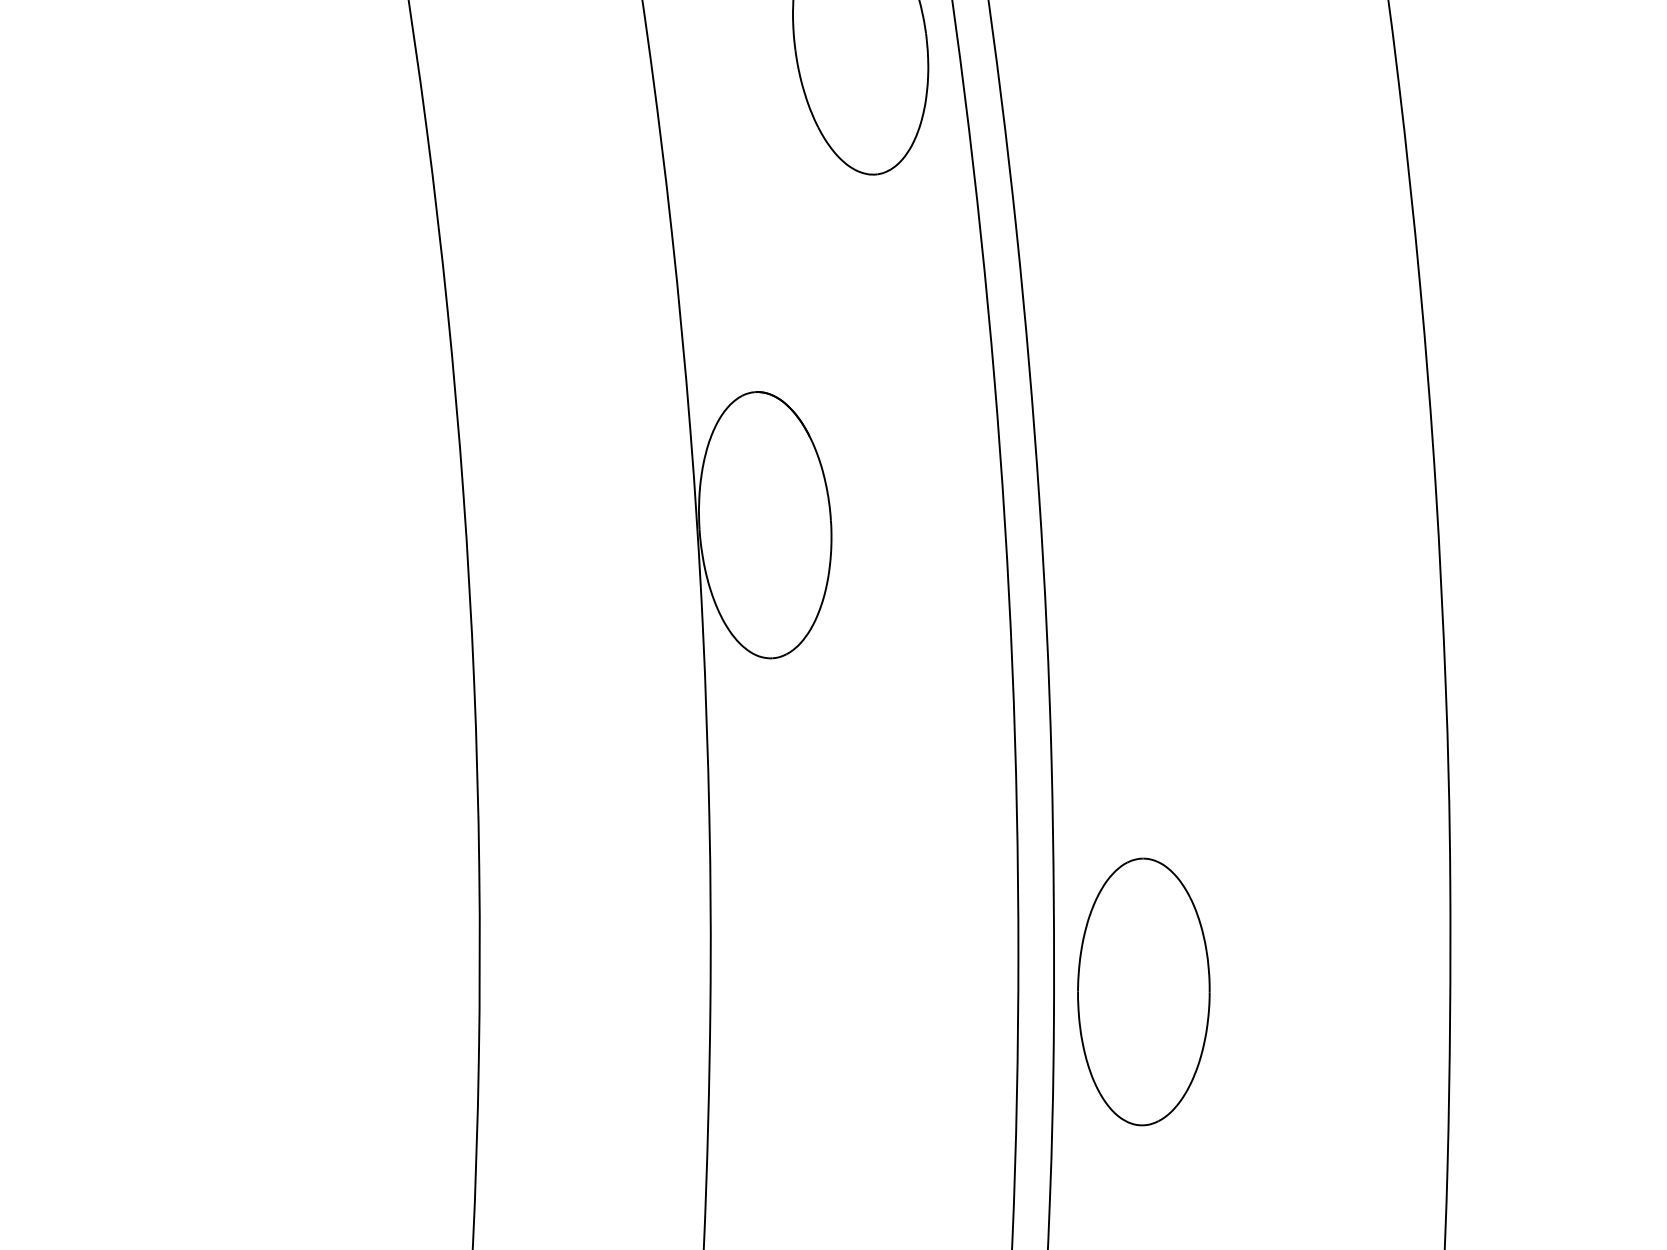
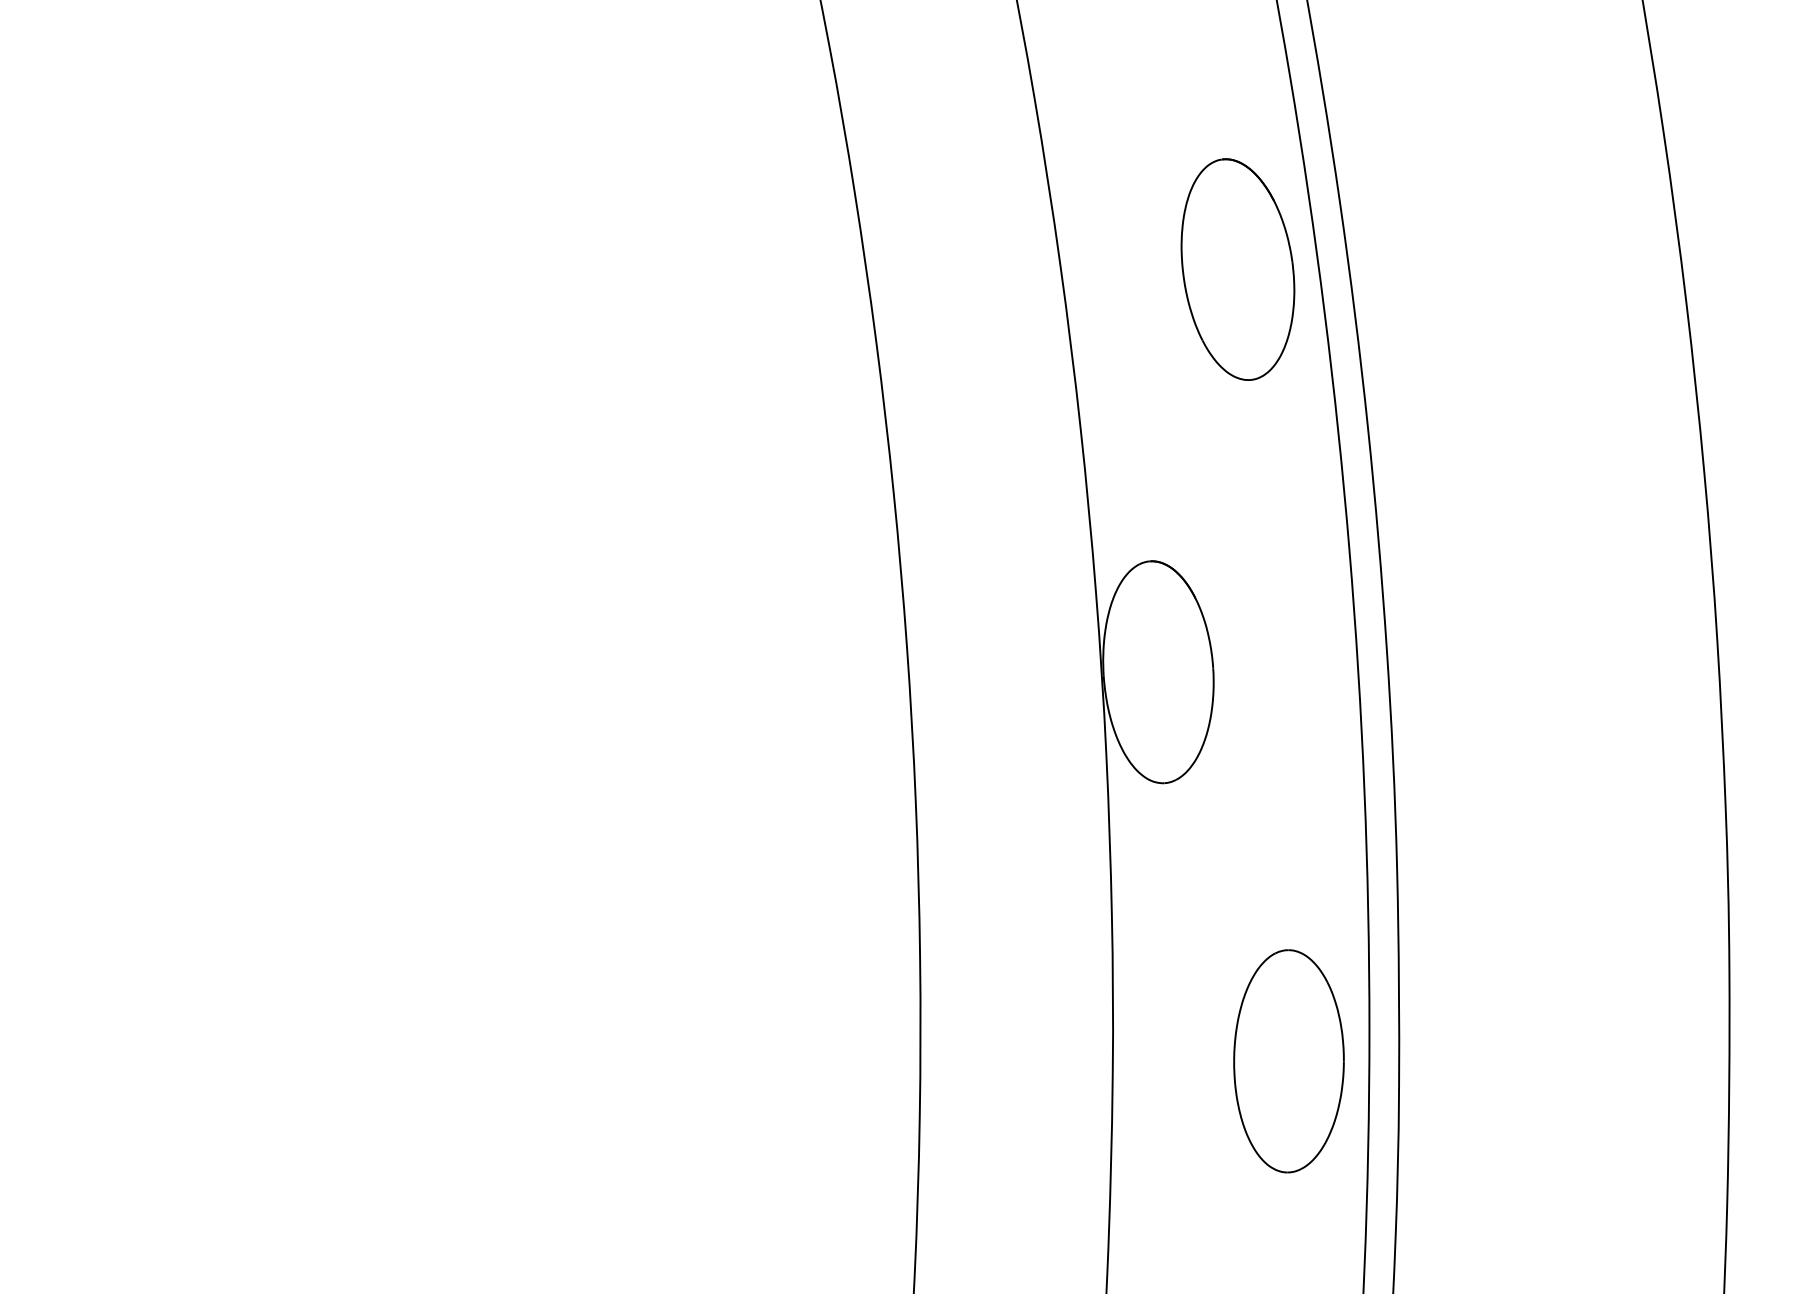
part: (1143, 992) -> (1288, 1061), moved

